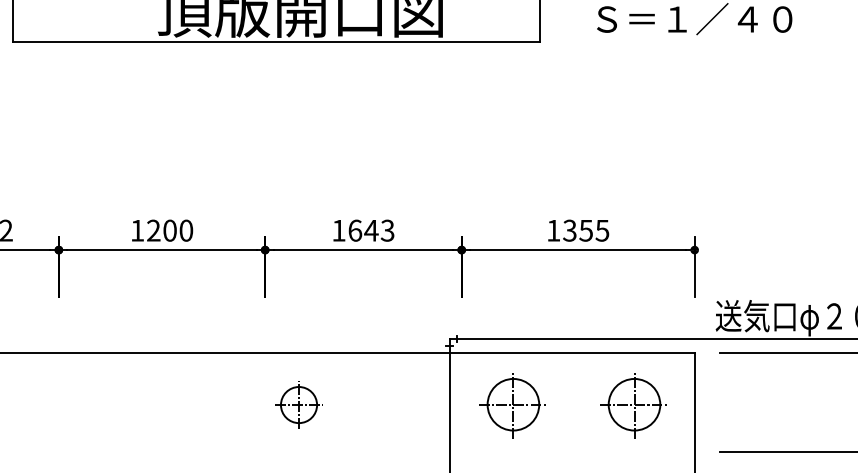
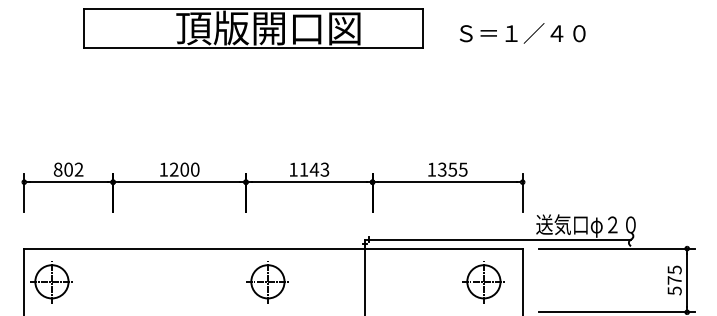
text: (355, 230) -> (304, 169), 1643 -> 1143
part: (298, 405) -> (267, 282), size x1.43
part: (512, 405) -> (405, 282), removed

